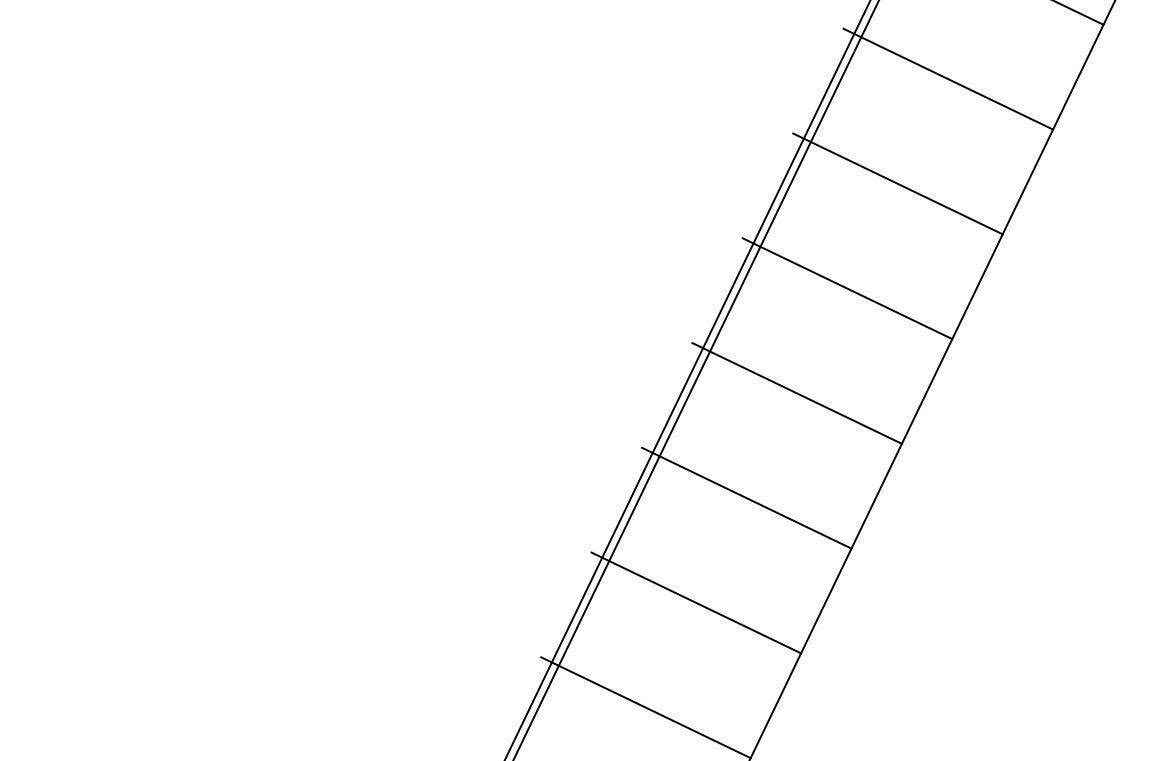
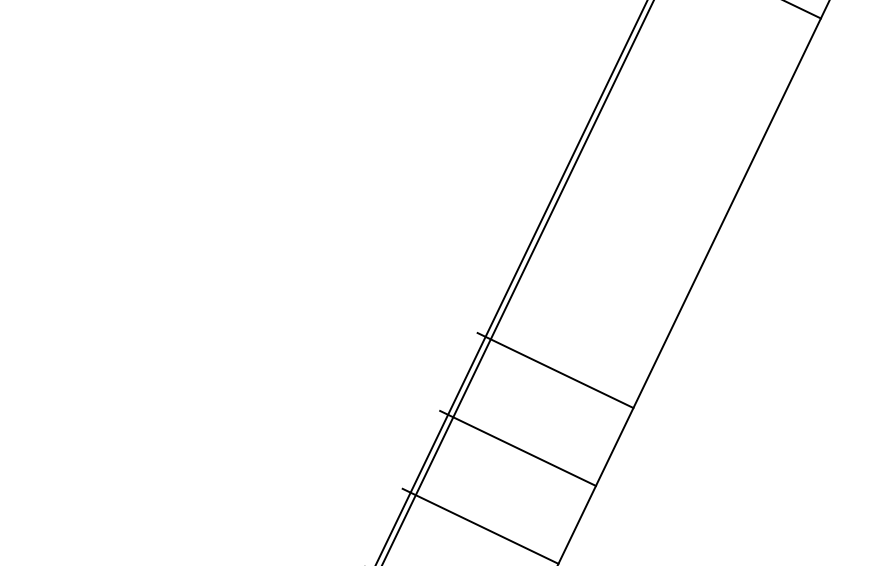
line: (948, 78) -> (705, 58), removed
line: (897, 183) -> (667, 136), removed
line: (847, 288) -> (630, 214), removed
line: (796, 393) -> (592, 292), removed

